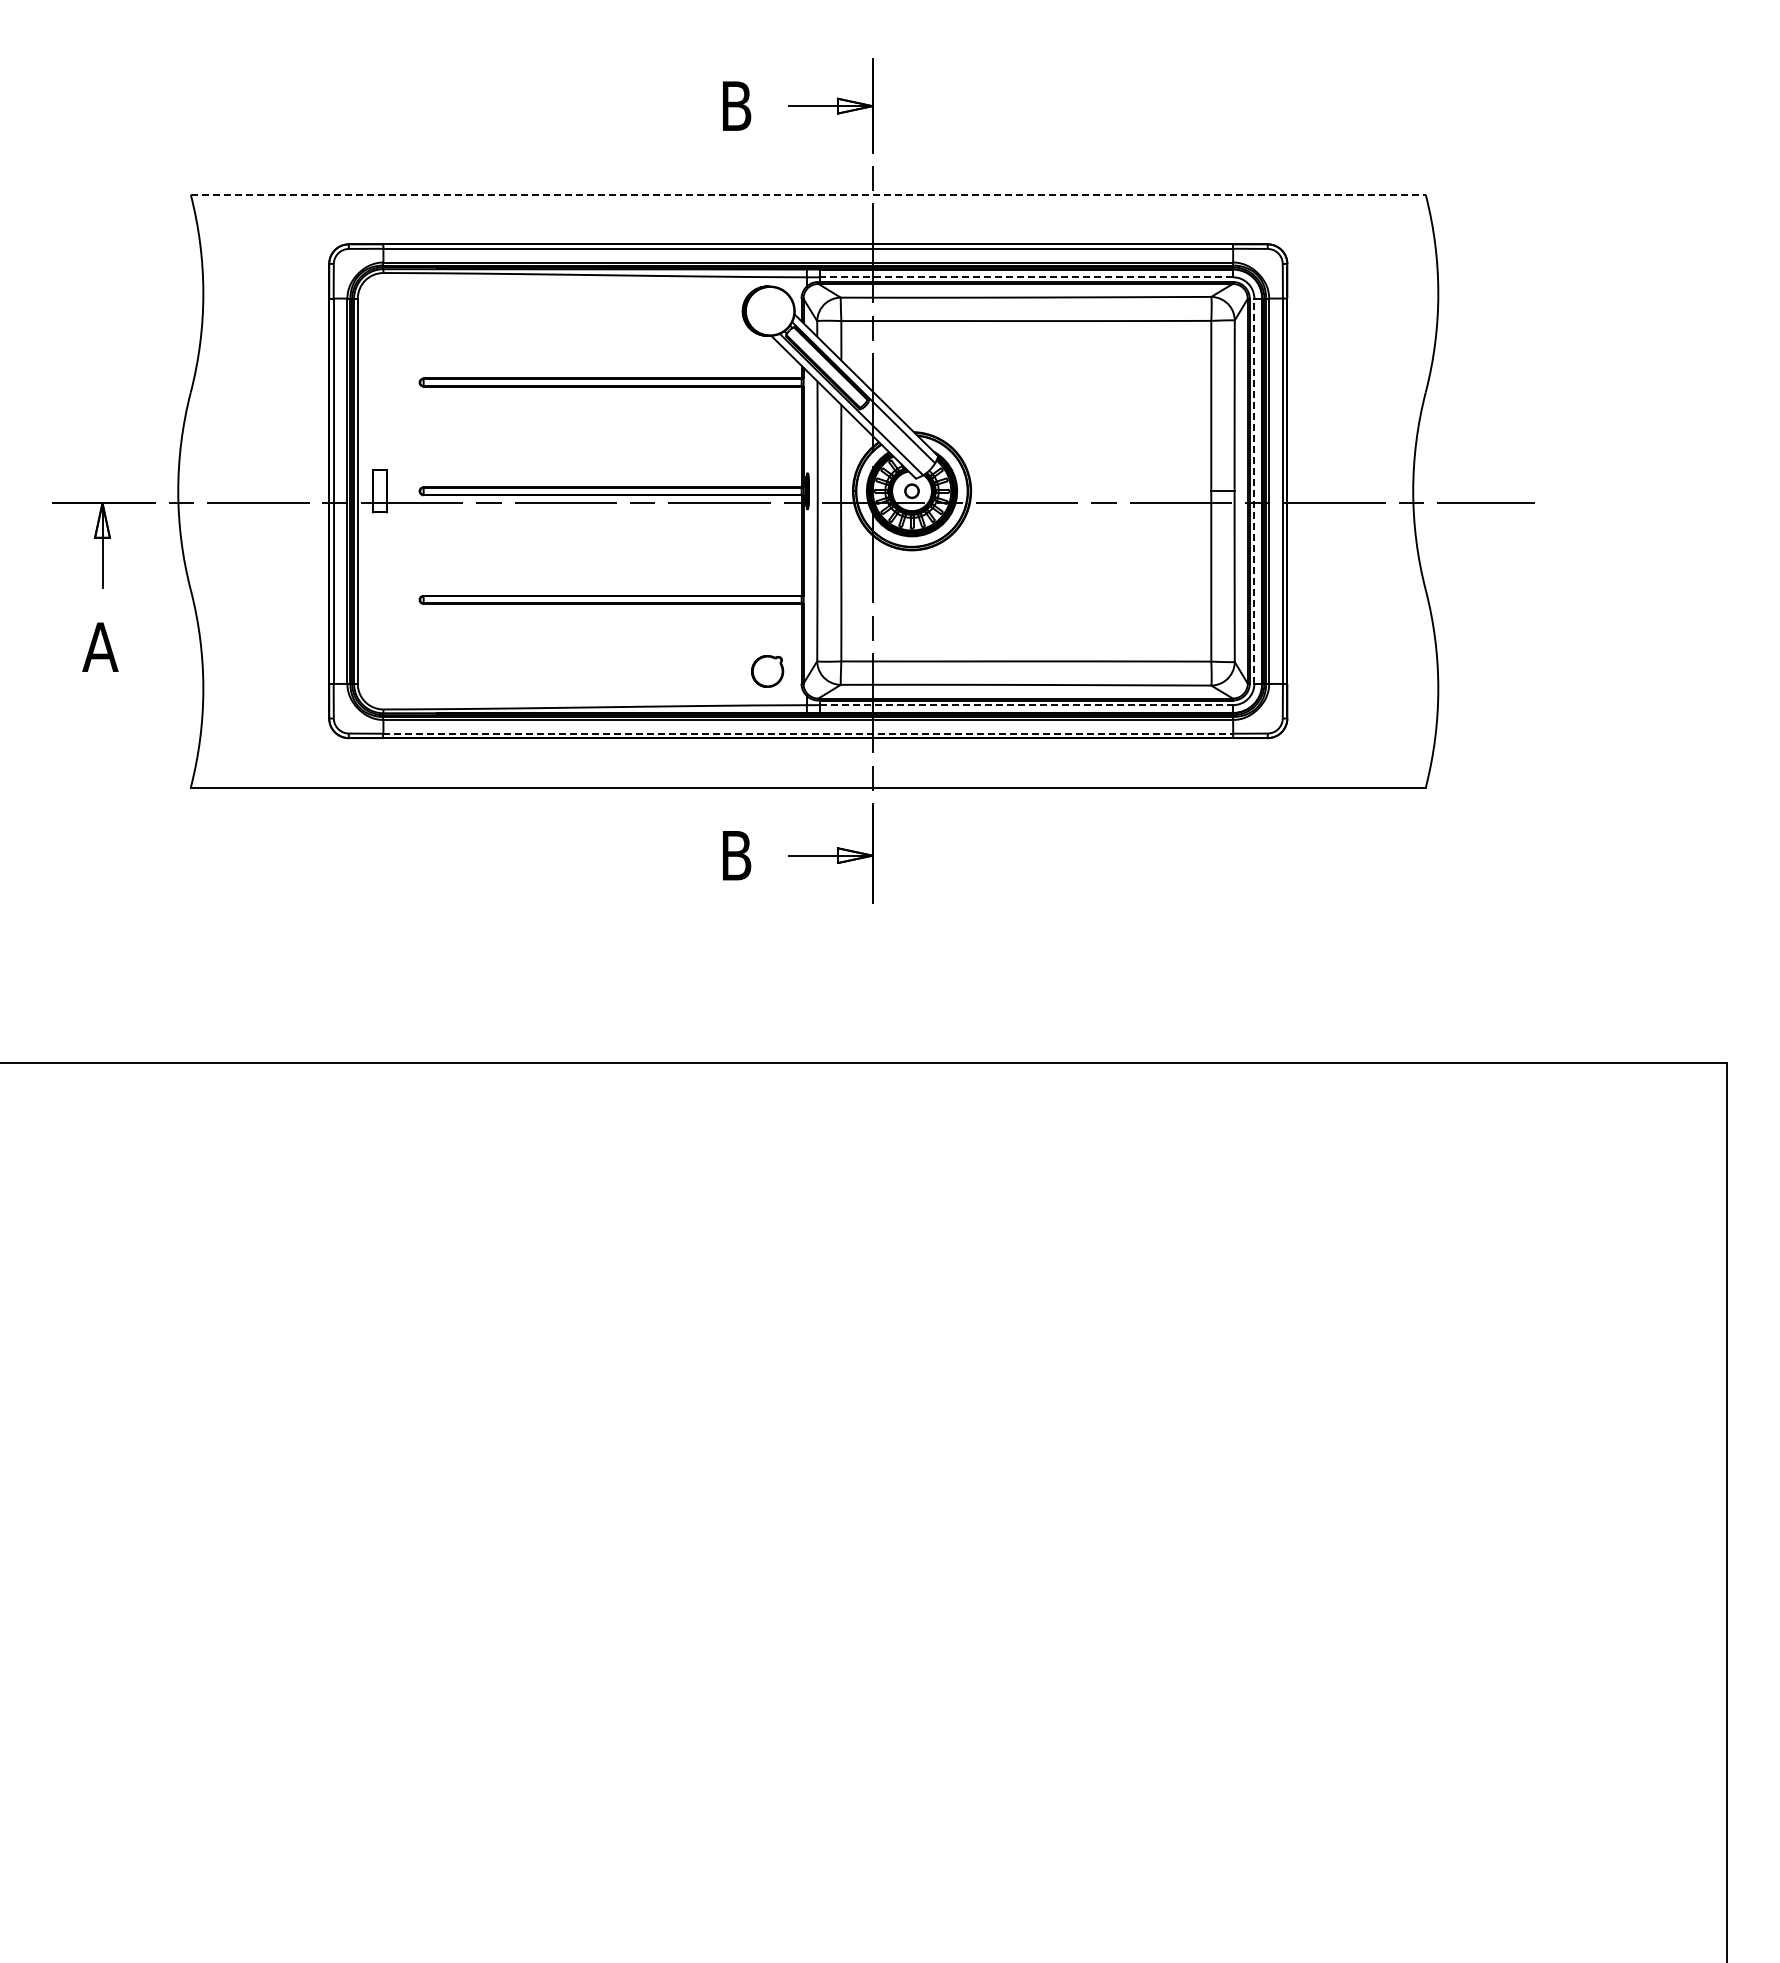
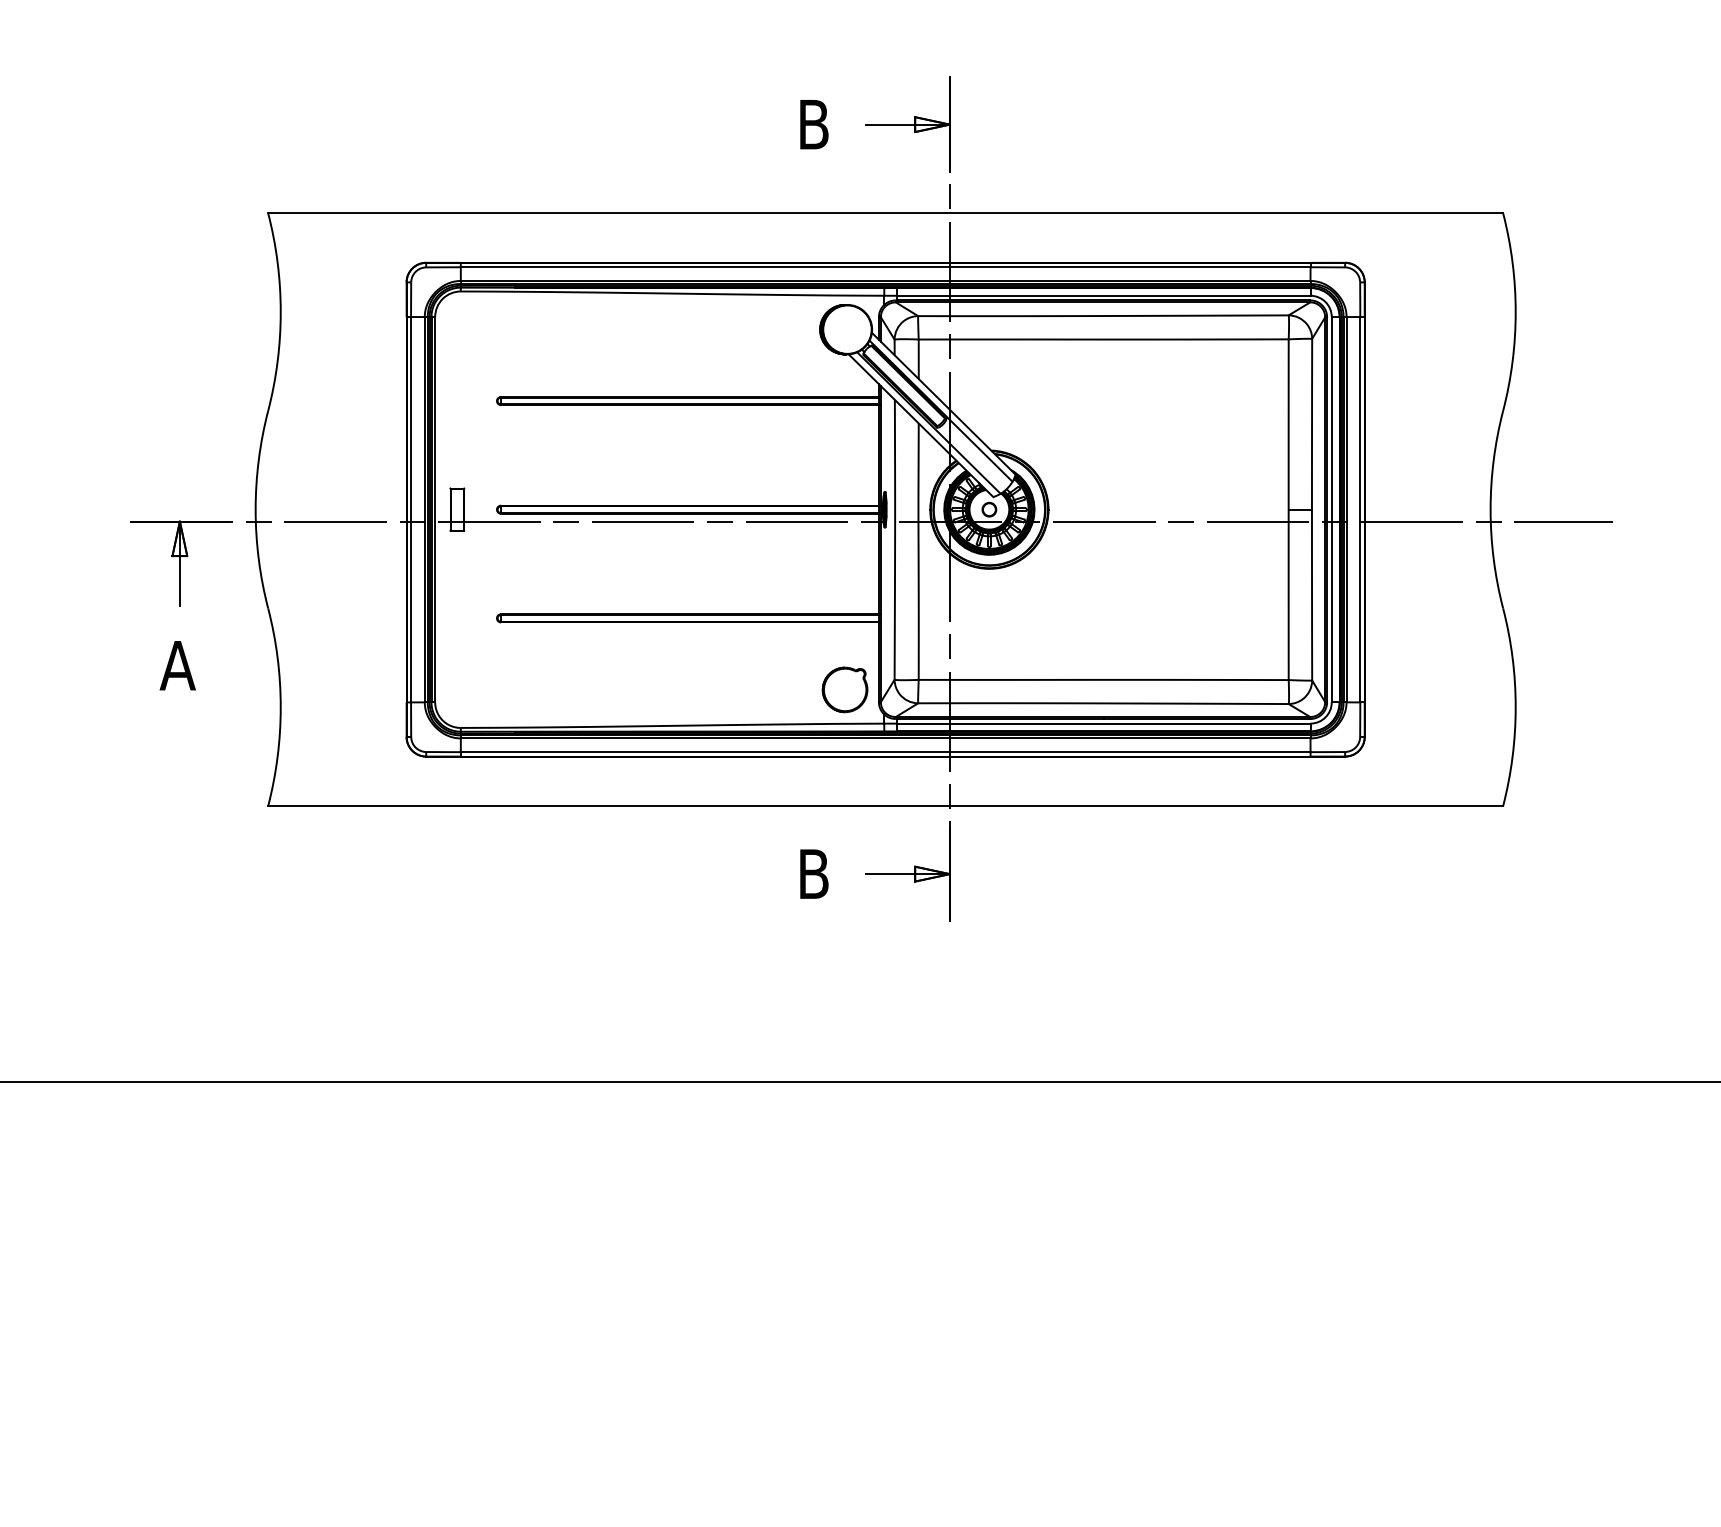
line: (808, 194) -> (885, 212), dashed -> solid
line: (1026, 277) -> (1103, 295), dashed -> solid
line: (1254, 491) -> (1331, 509), dashed -> solid
part: (767, 671) -> (844, 689), size x1.43
line: (1026, 705) -> (1103, 723), dashed -> solid
line: (808, 733) -> (885, 751), dashed -> solid

